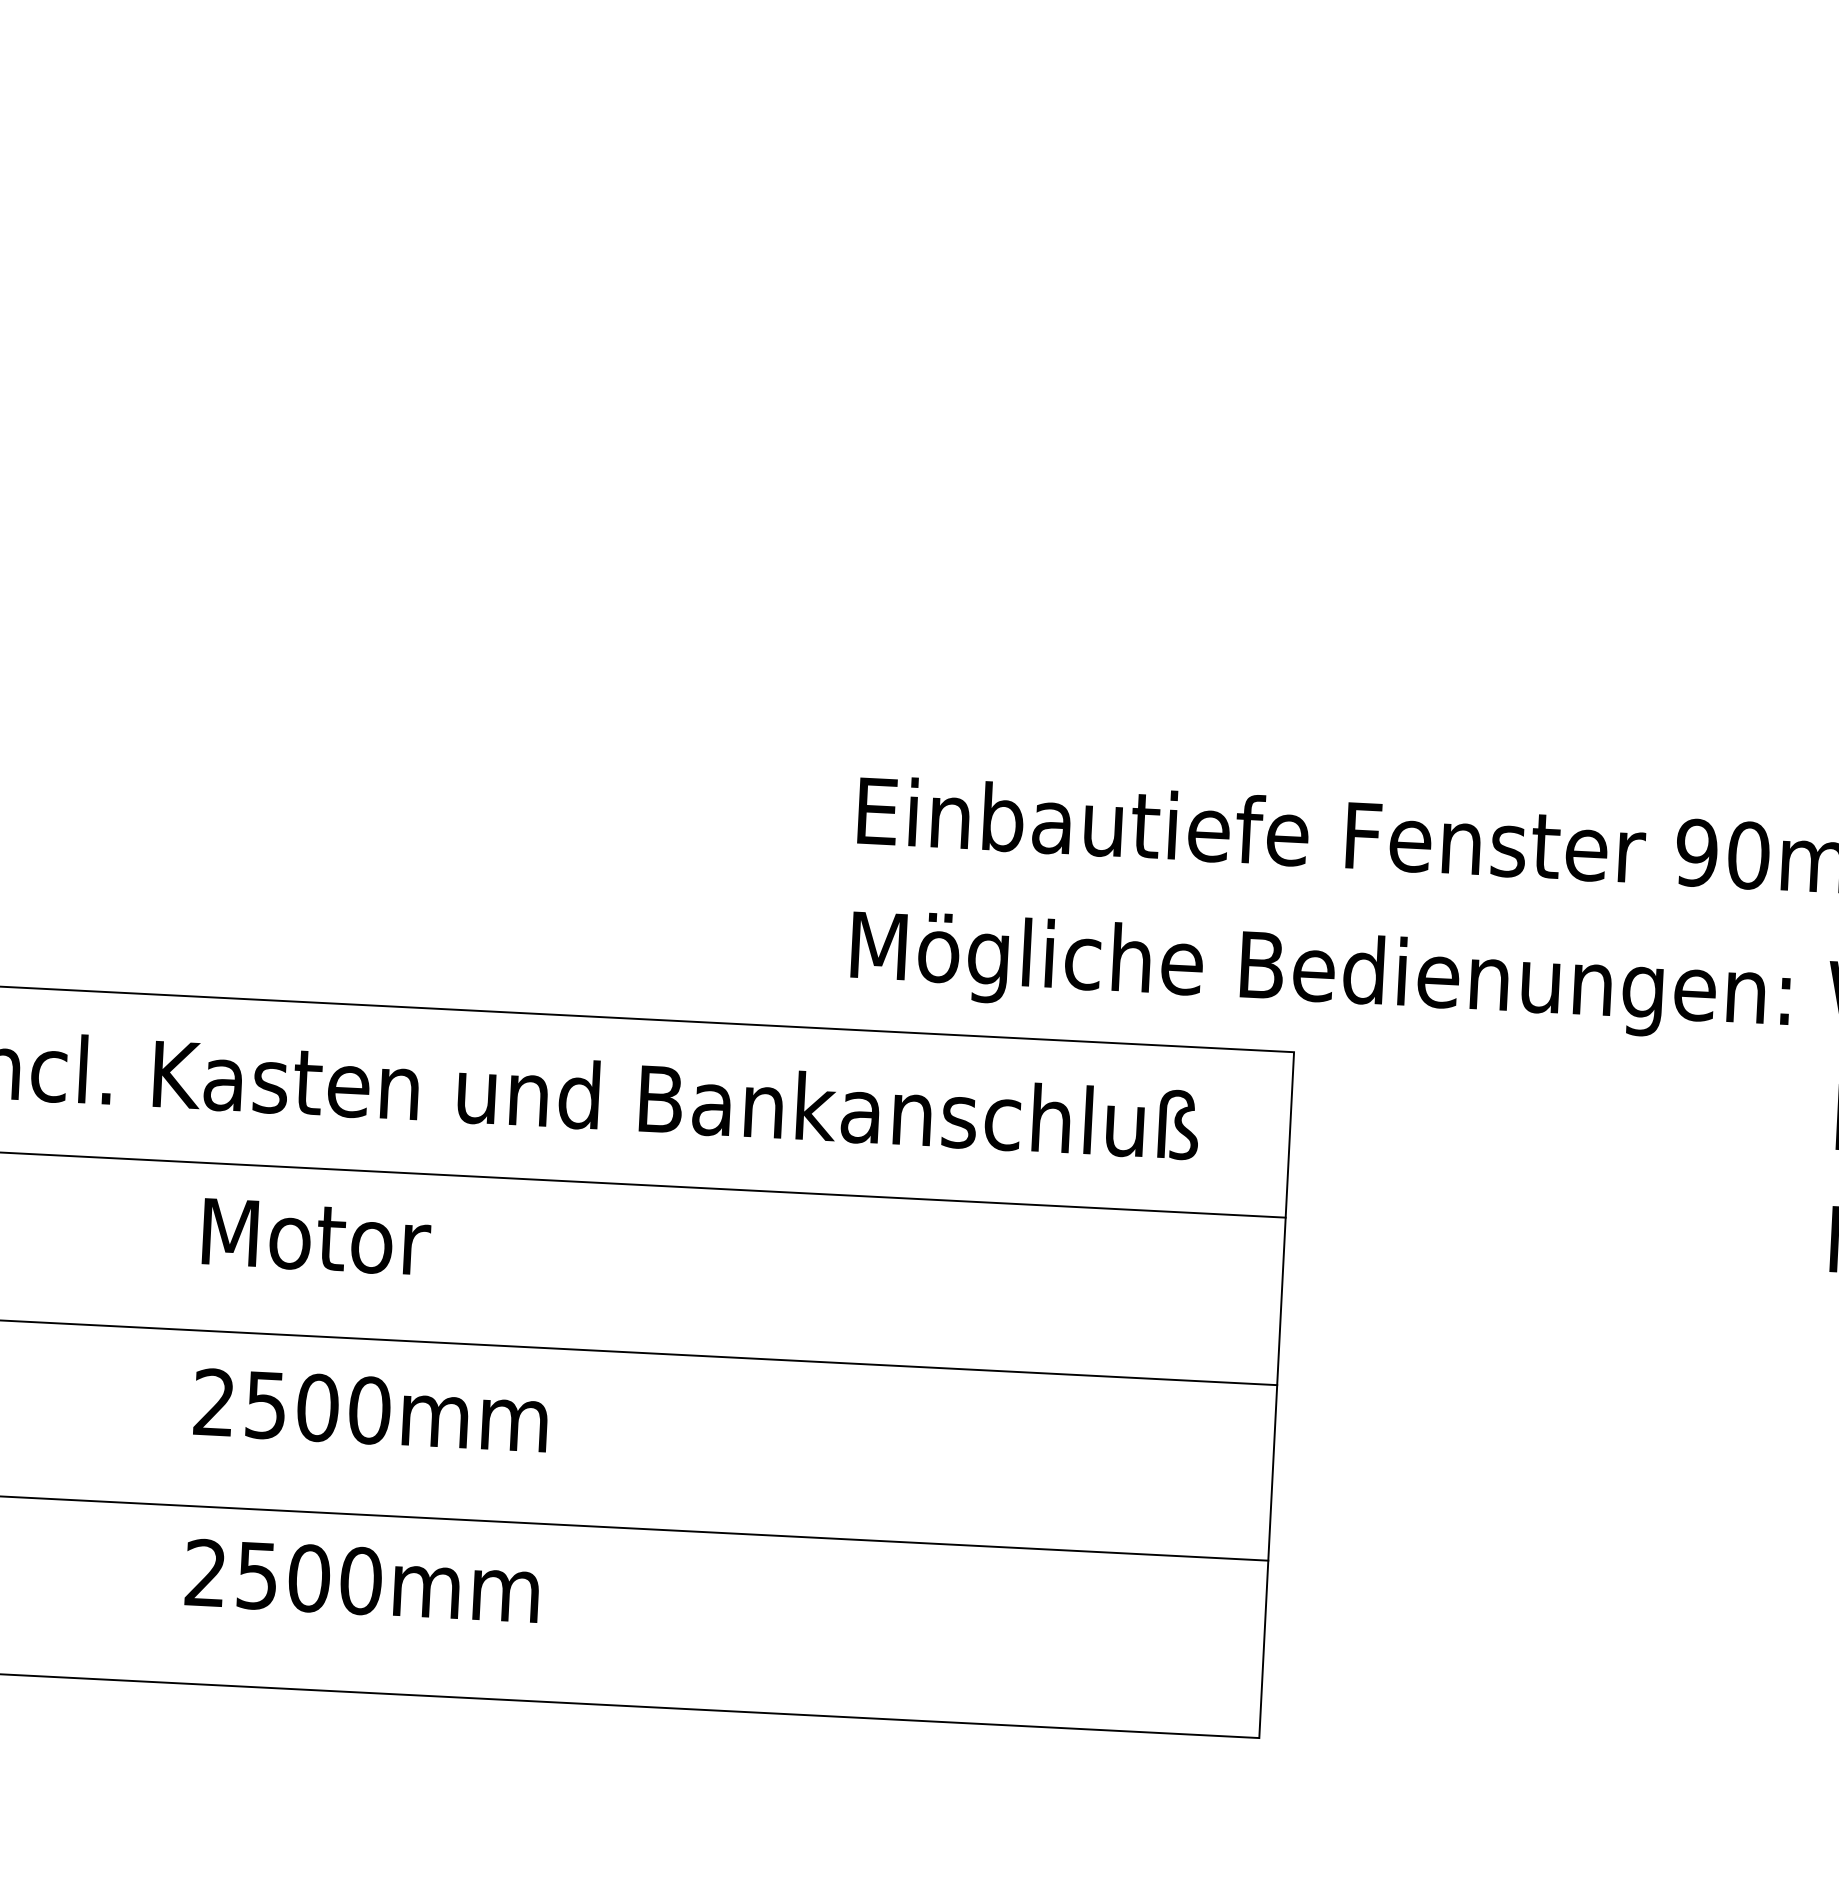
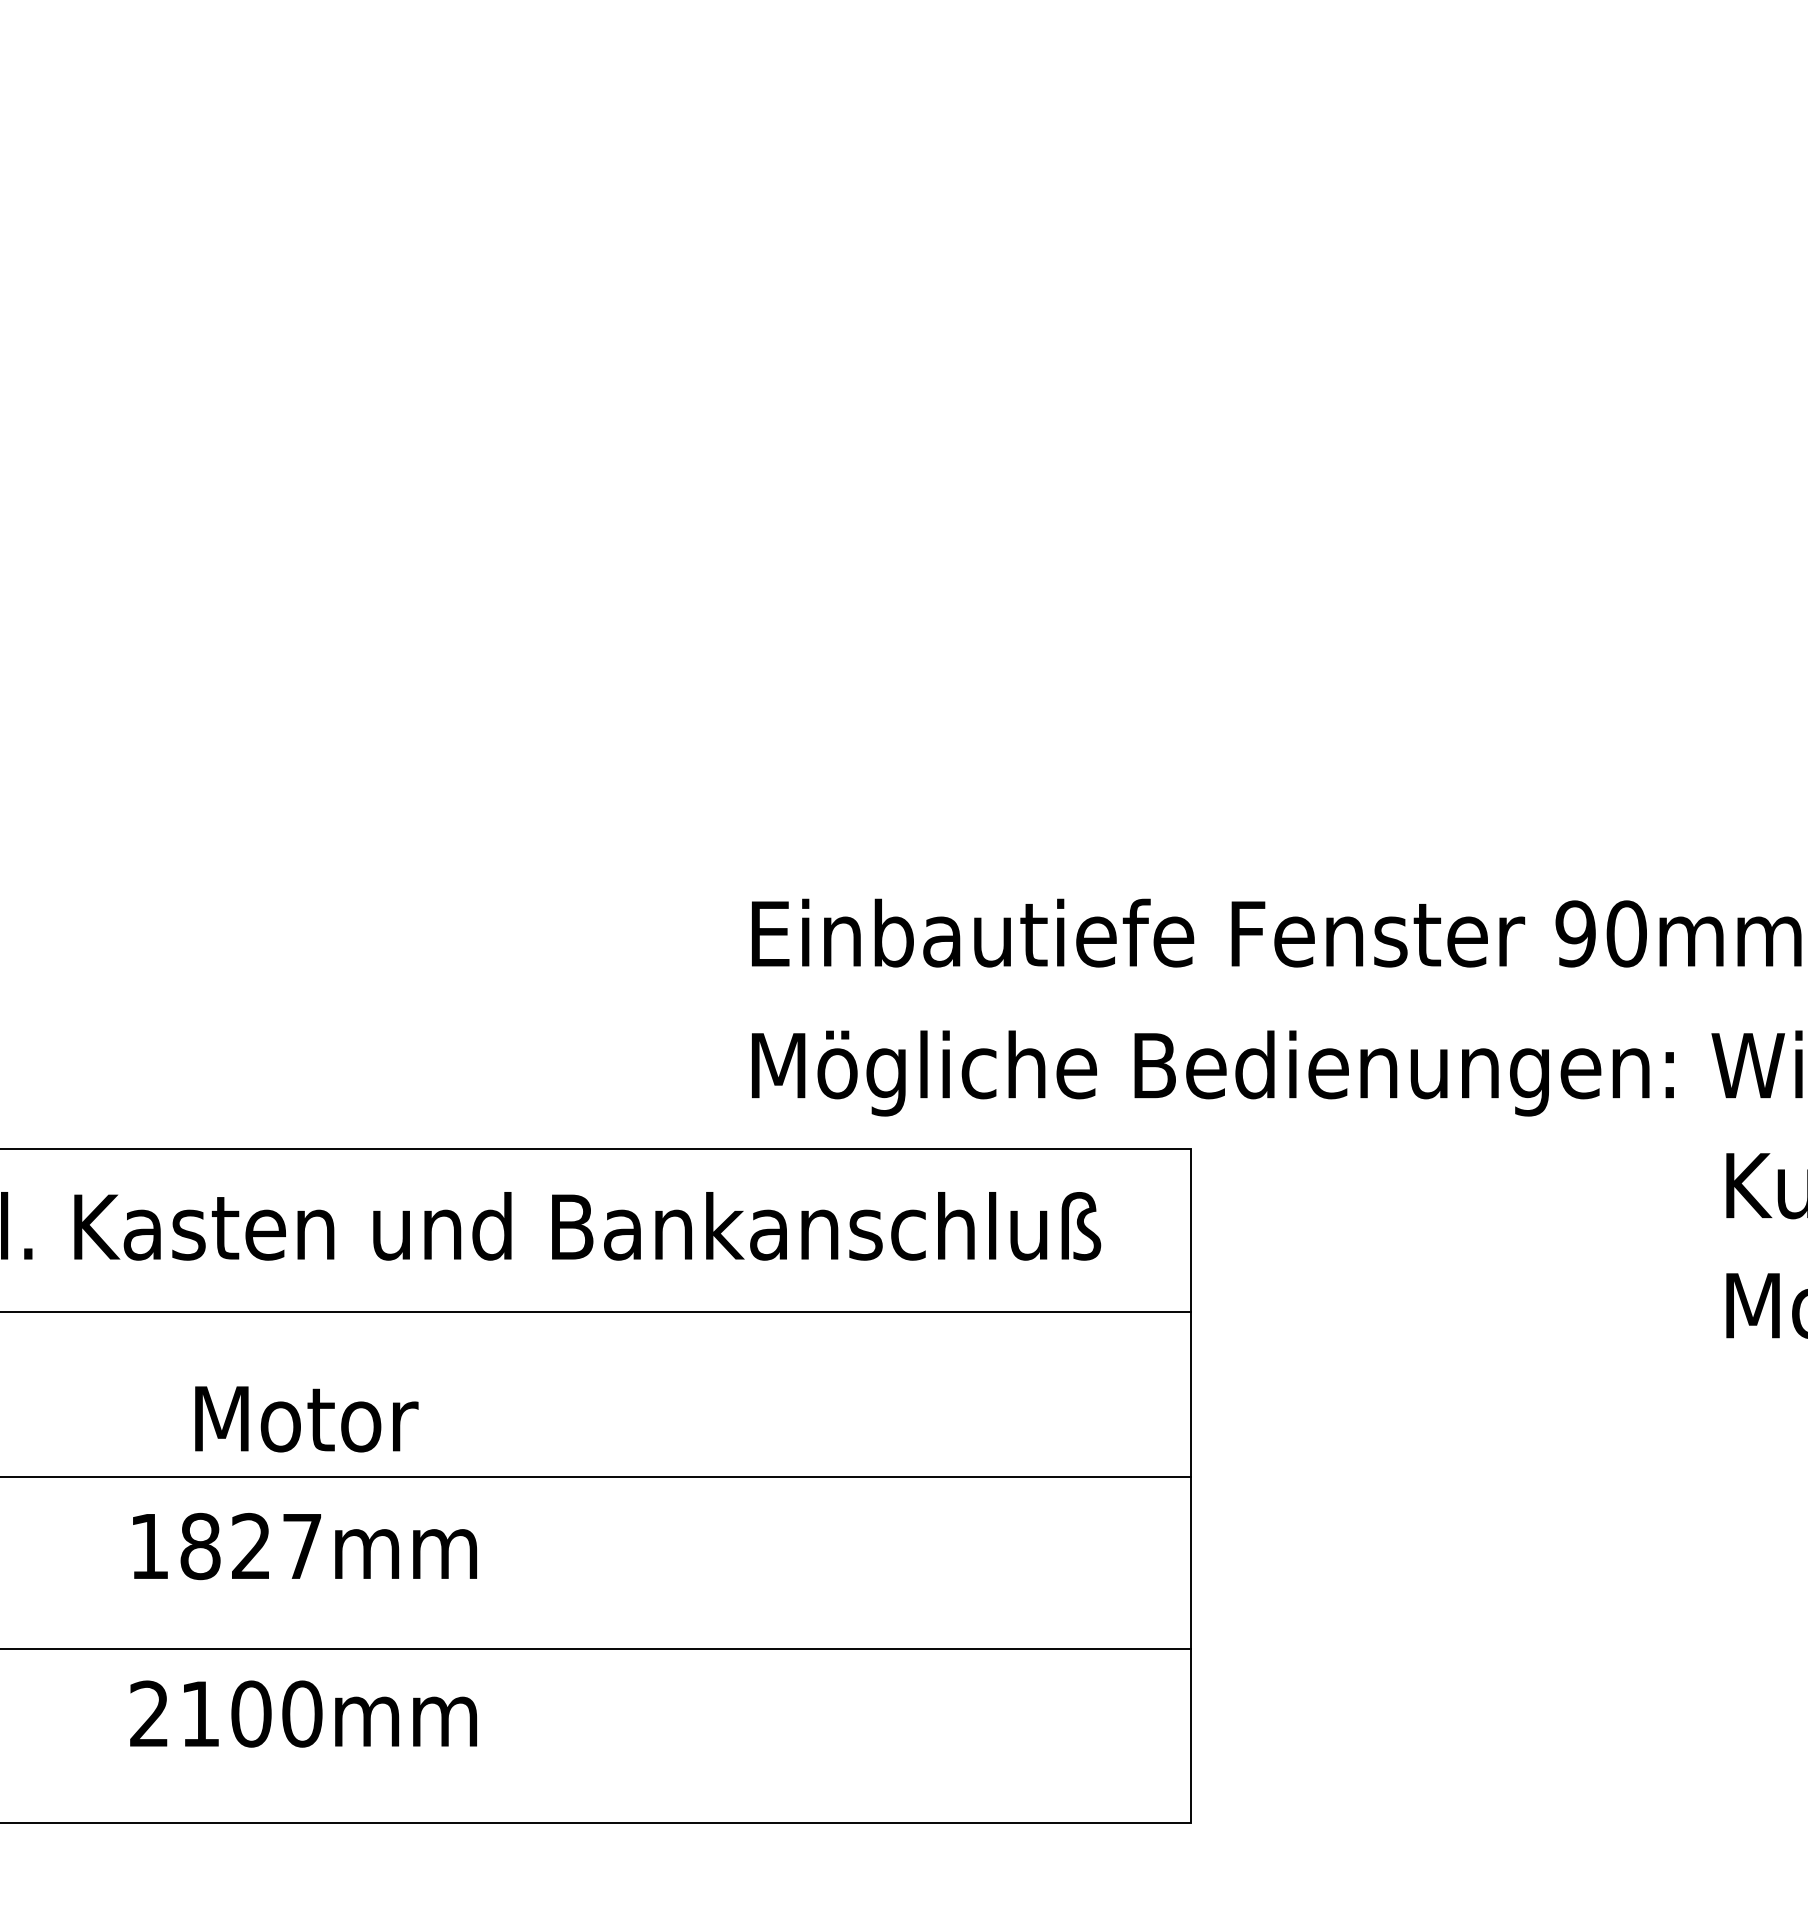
text: (316, 1237) -> (306, 1419), moved
text: (292, 1406) -> (226, 1546), 2500mm -> 1827mm
text: (257, 1576) -> (200, 1714), 2500mm -> 2100mm

